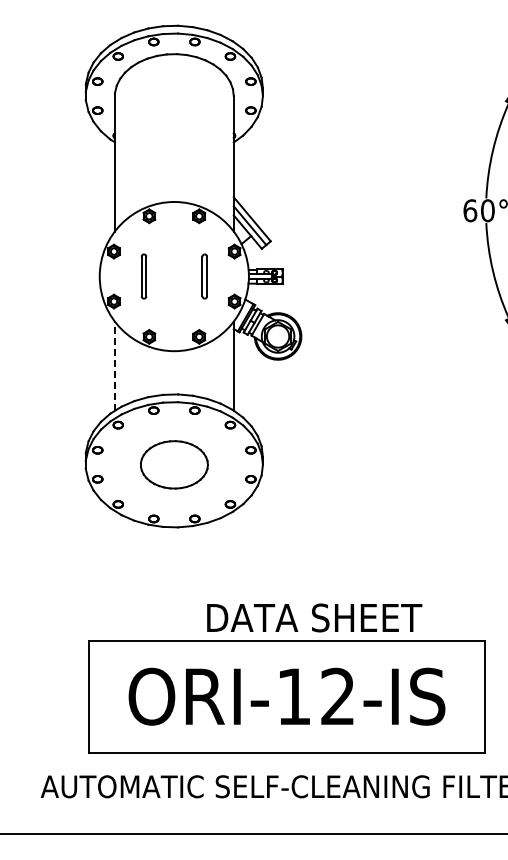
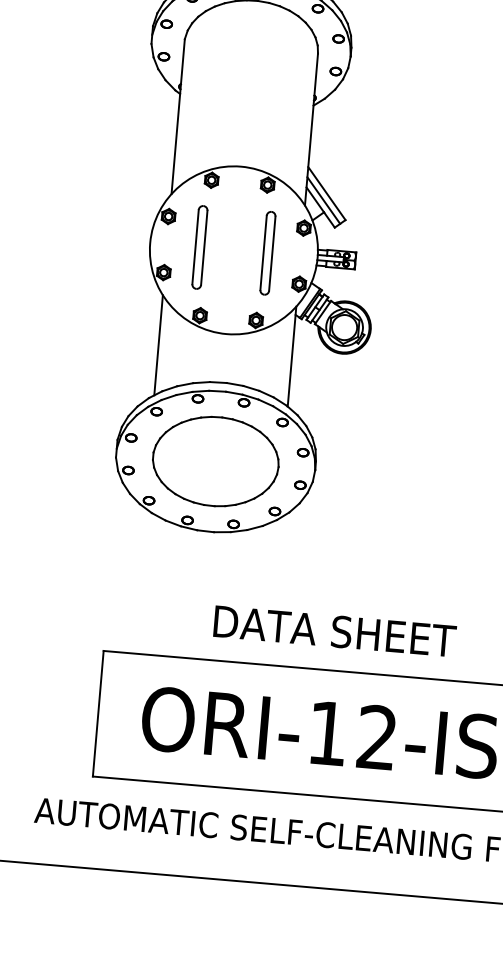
part: (143, 276) -> (199, 247), size x1.67
part: (204, 276) -> (267, 253), size x1.67
line: (114, 366) -> (158, 345), dashed -> solid
part: (174, 464) -> (216, 461), size x1.67
text: (314, 617) -> (334, 630), moved

